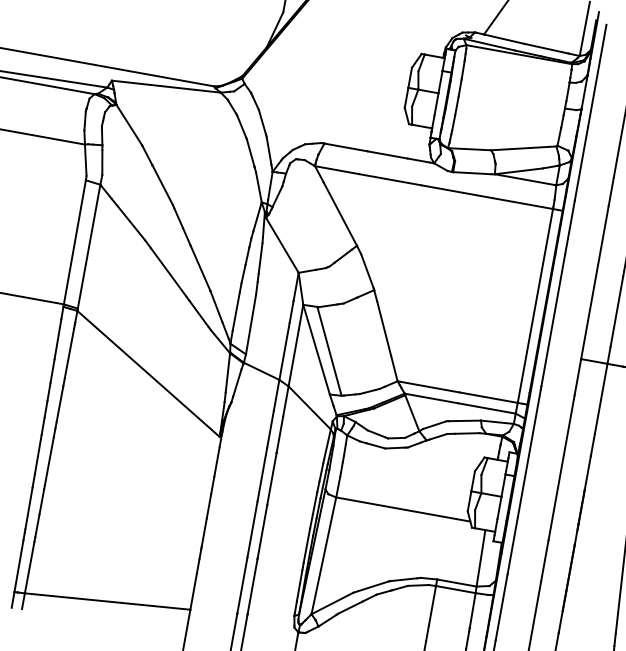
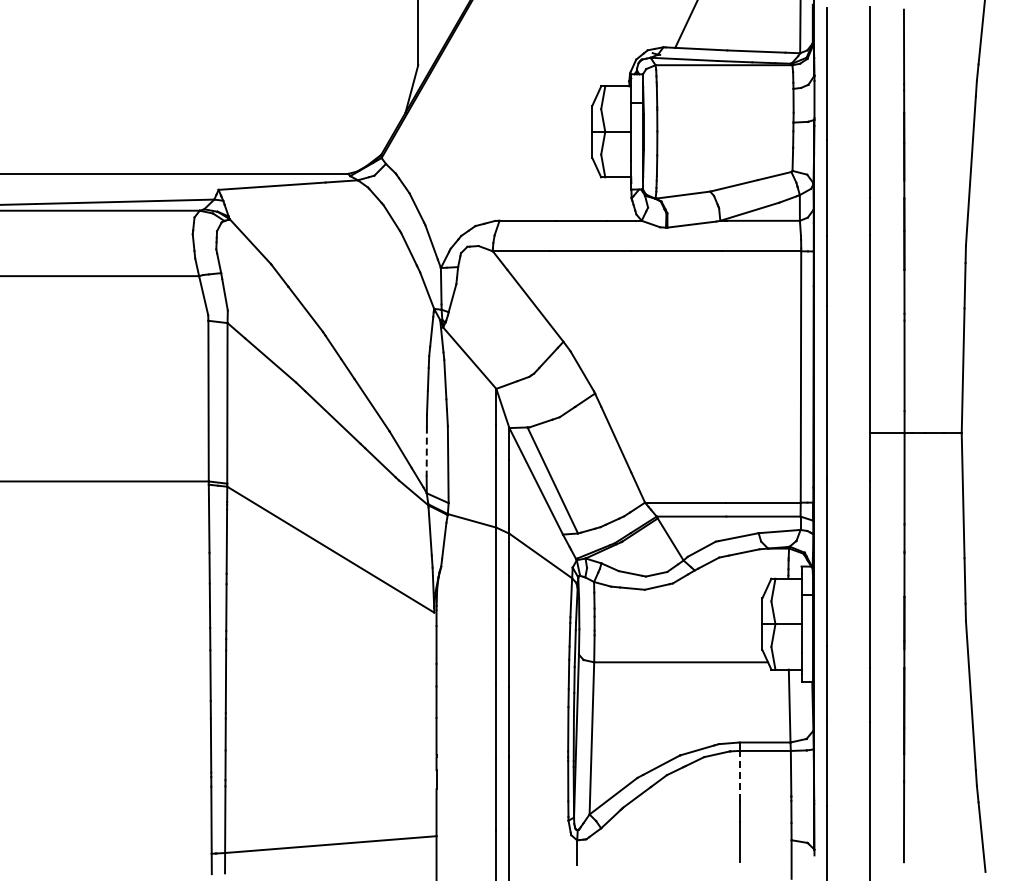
line: (236, 311) -> (426, 451), solid -> dashed
line: (432, 604) -> (739, 775), solid -> dashed

